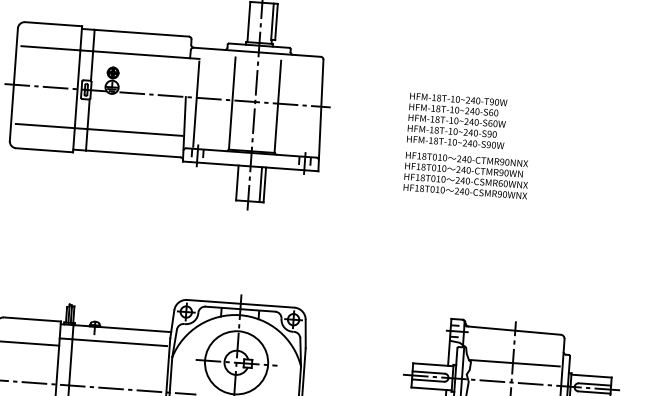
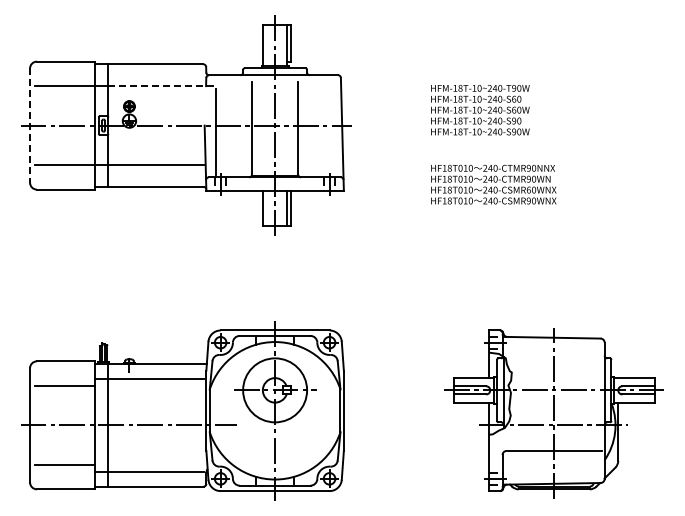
line: (147, 55) -> (162, 86), solid -> dashed
line: (14, 85) -> (30, 126), solid -> dashed
text: (457, 121) -> (480, 110), moved
line: (514, 363) -> (555, 370), removed

